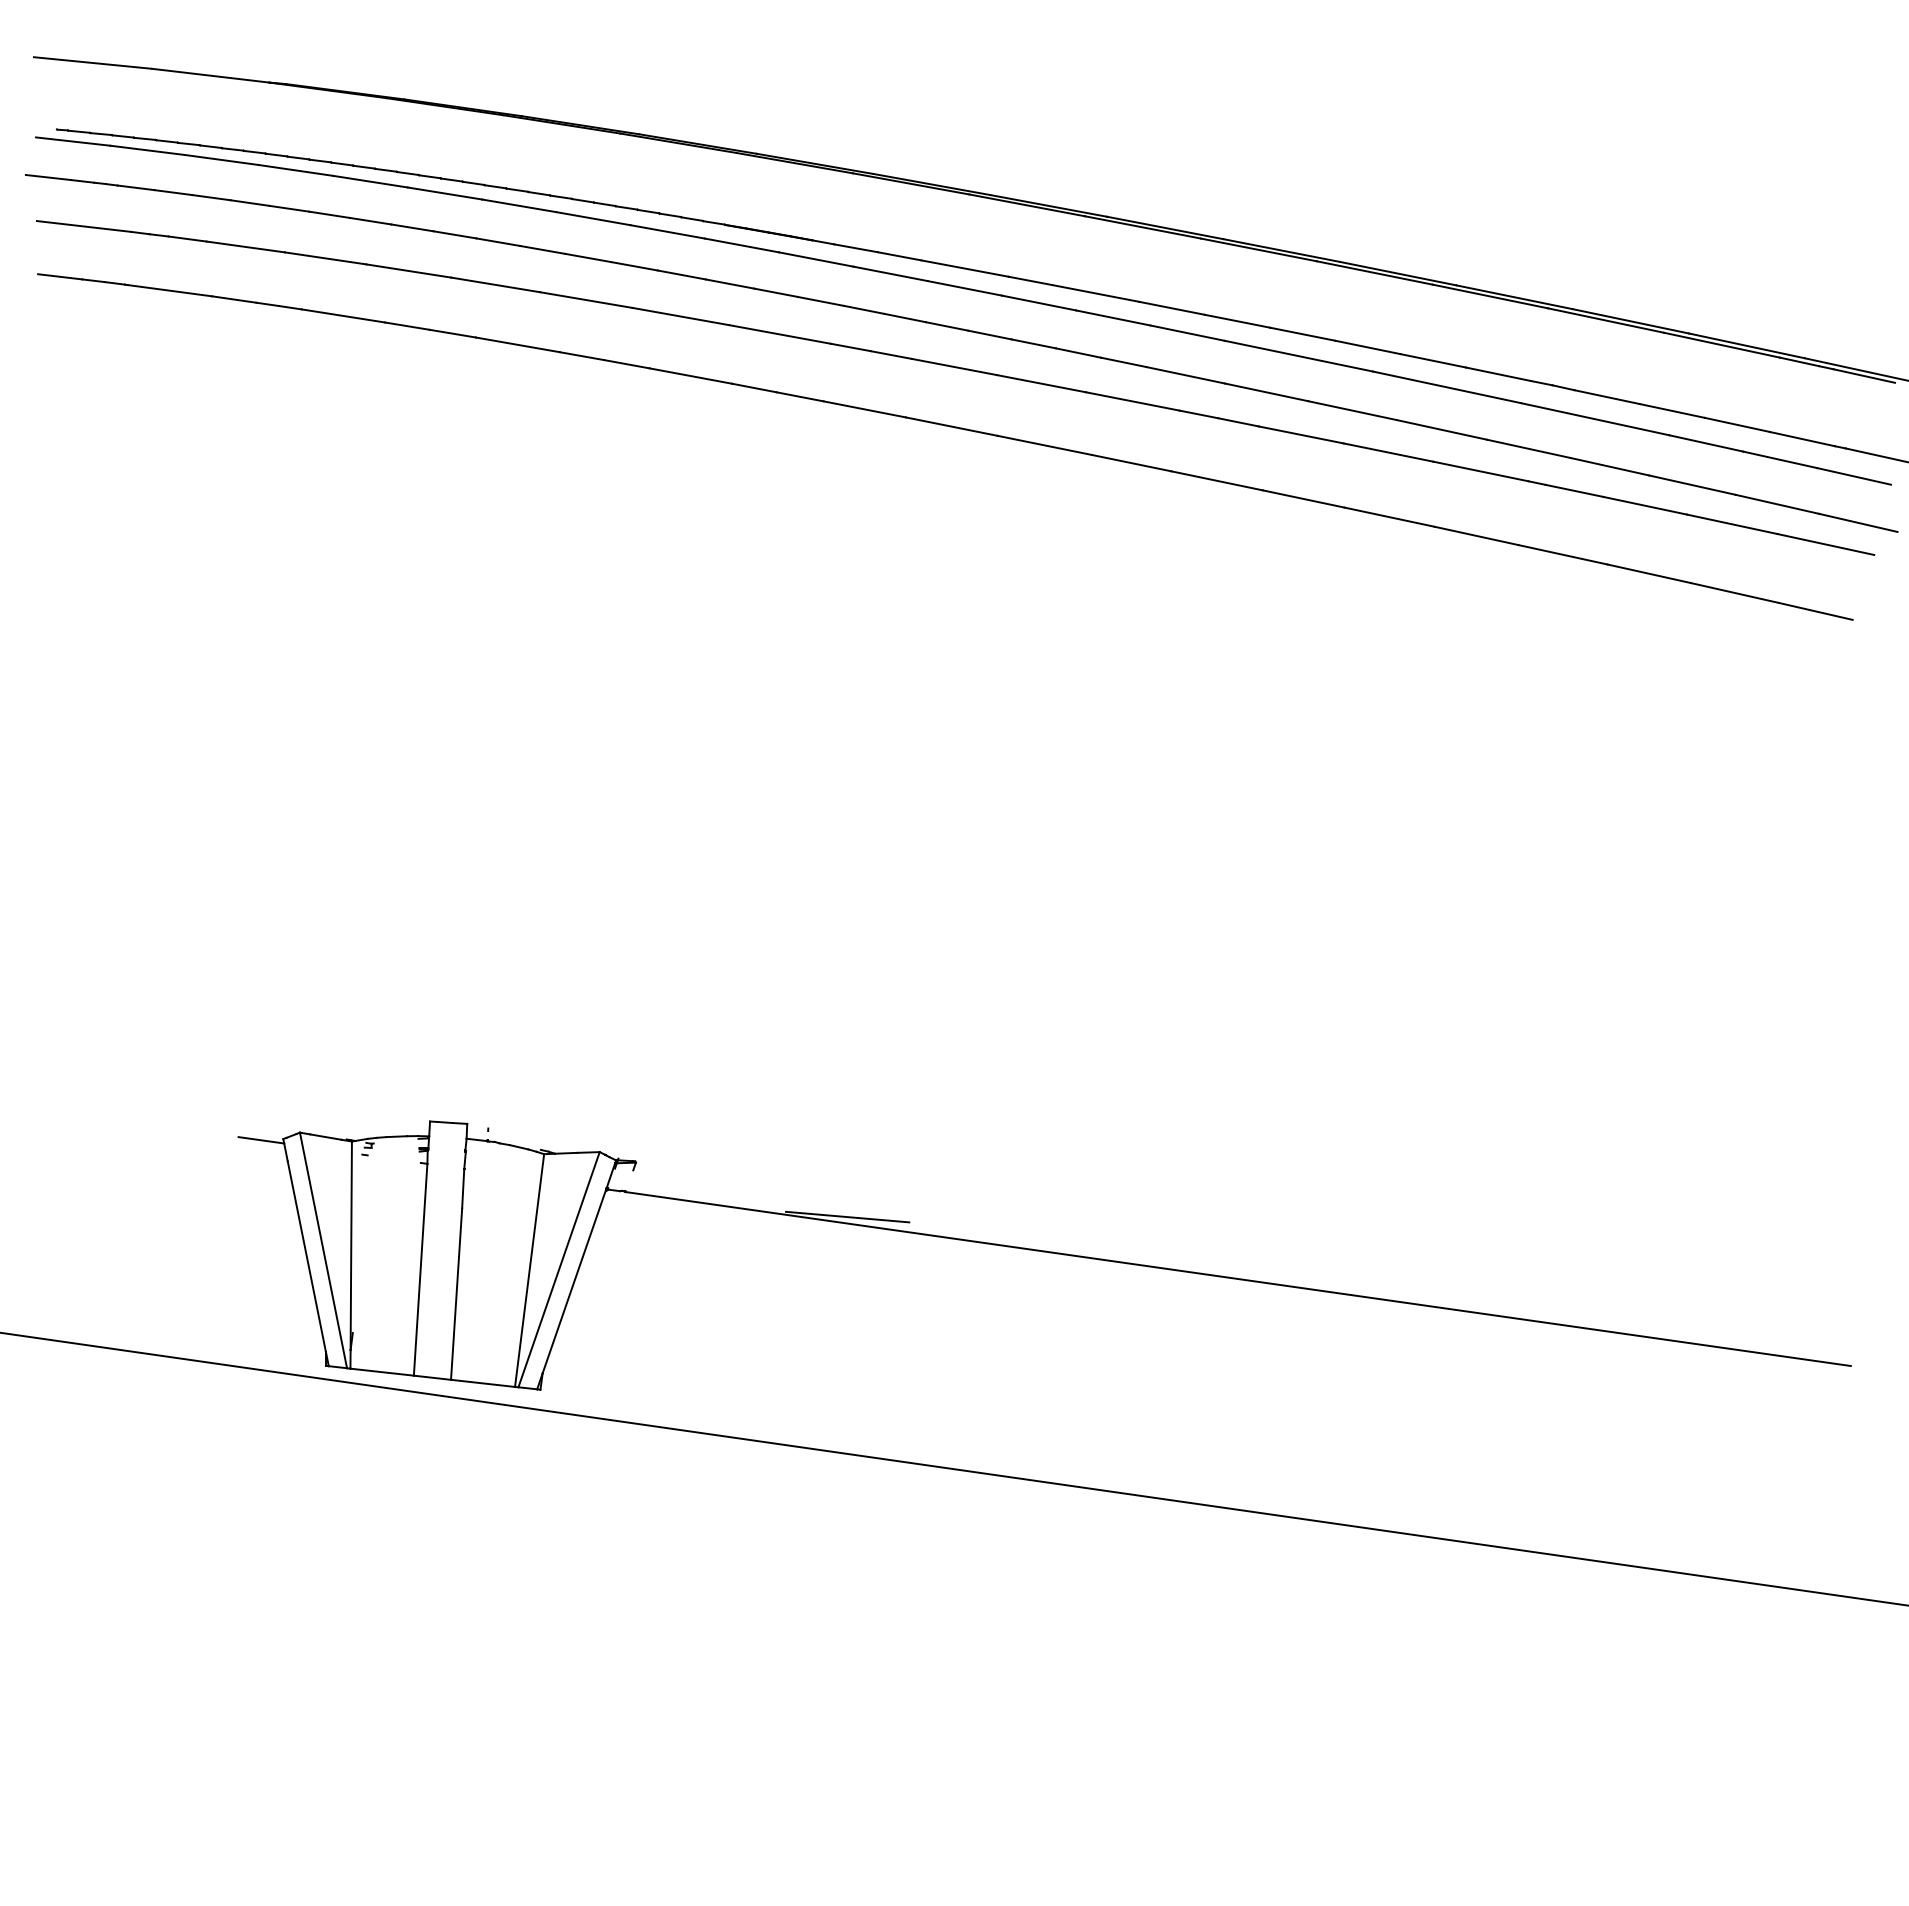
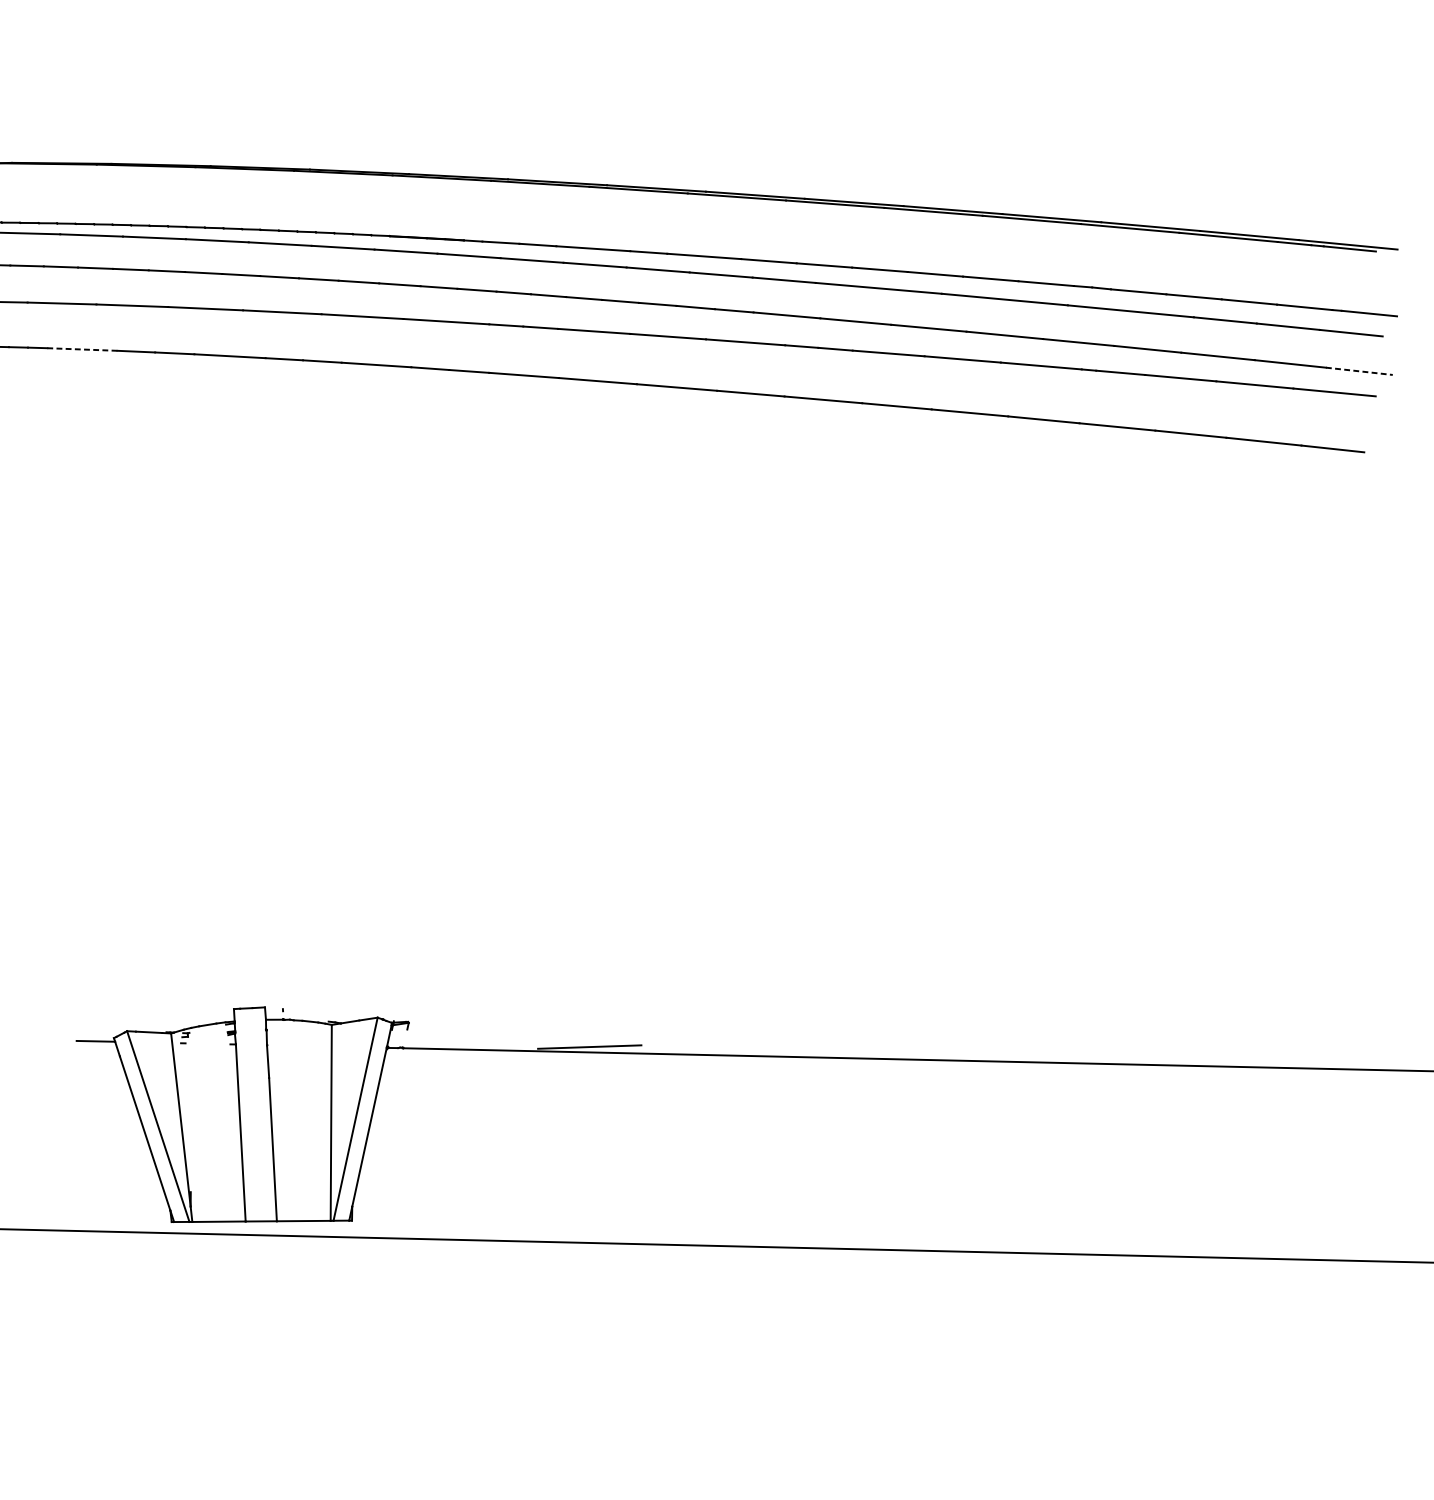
line: (343, 316) -> (82, 349), solid -> dashed
line: (1858, 523) -> (1359, 371), solid -> dashed

